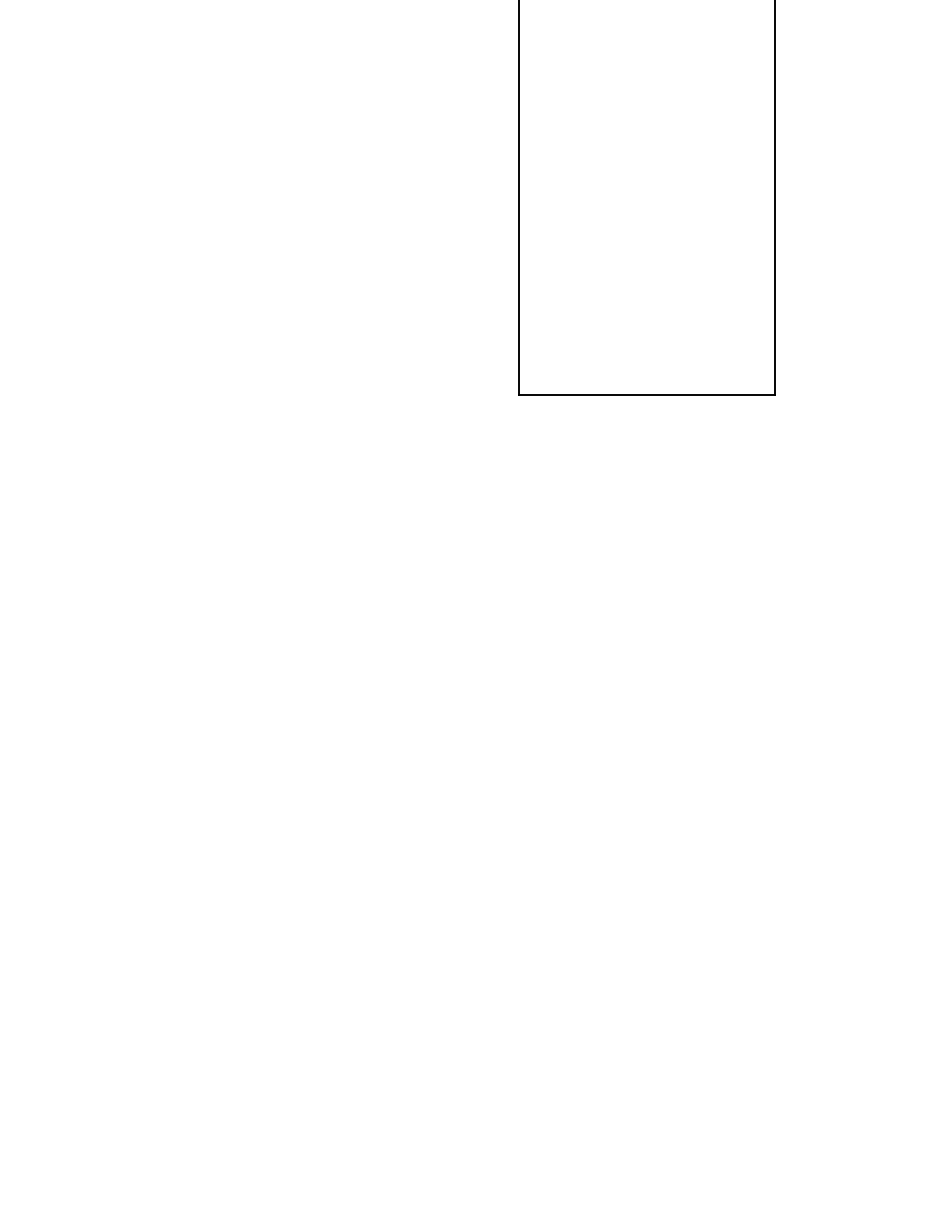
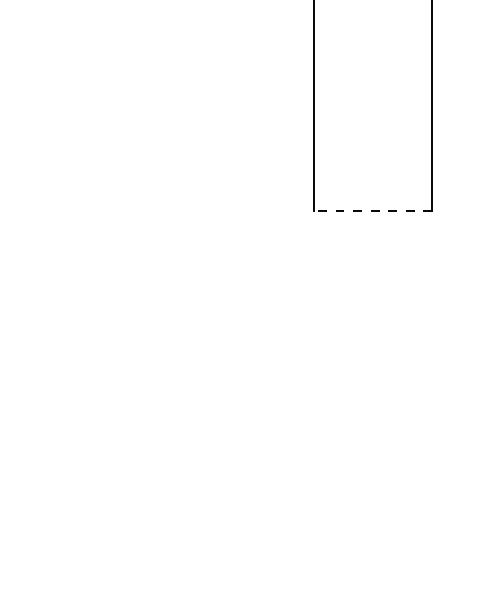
line: (645, 395) -> (372, 211), solid -> dashed

